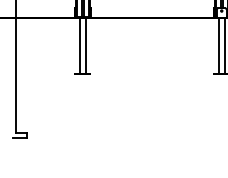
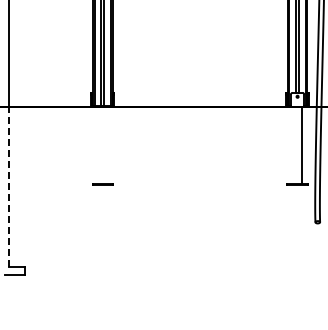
line: (79, 45) -> (98, 145), removed
line: (85, 45) -> (106, 145), removed
line: (218, 45) -> (293, 145), removed
line: (16, 75) -> (9, 186), solid -> dashed

